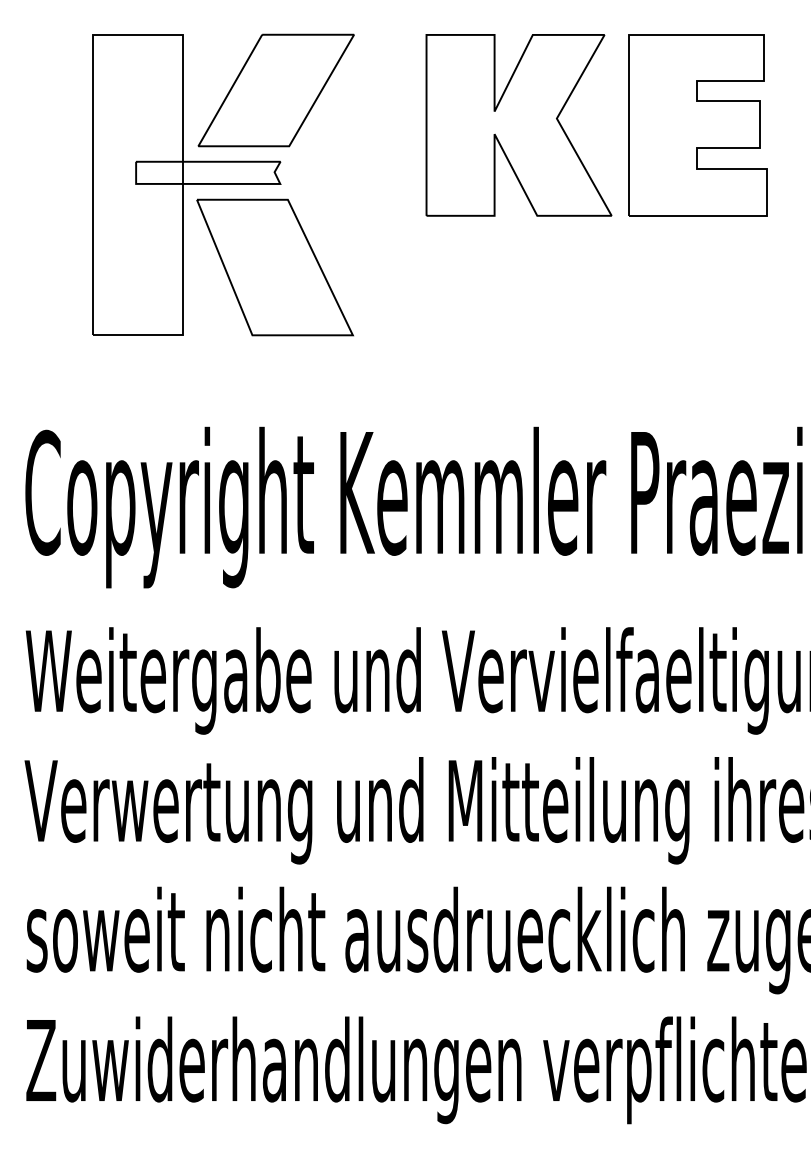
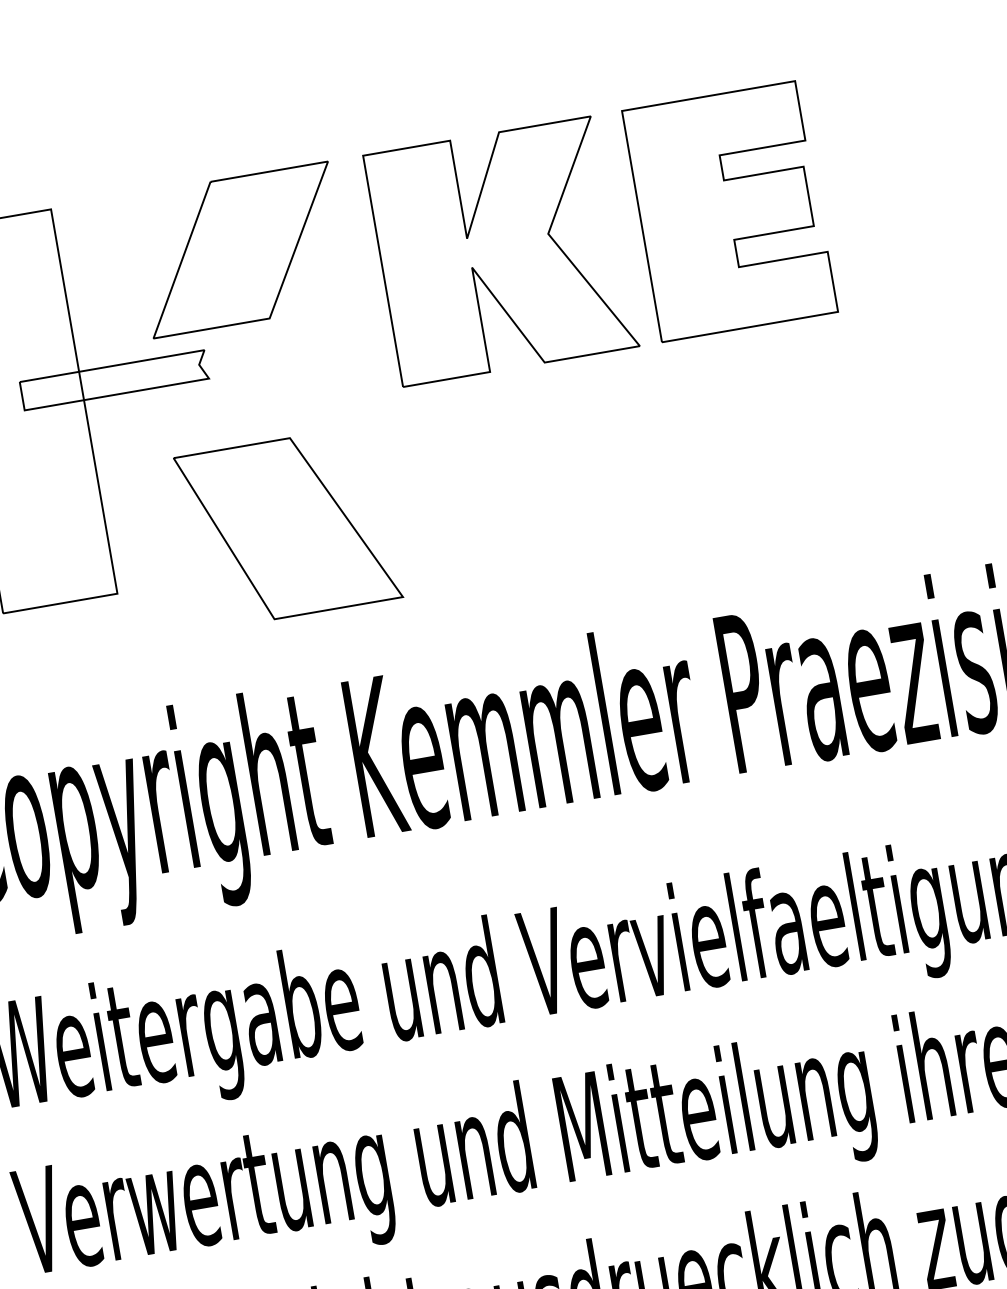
part: (275, 90) -> (239, 250), moved
part: (274, 267) -> (287, 527), moved

